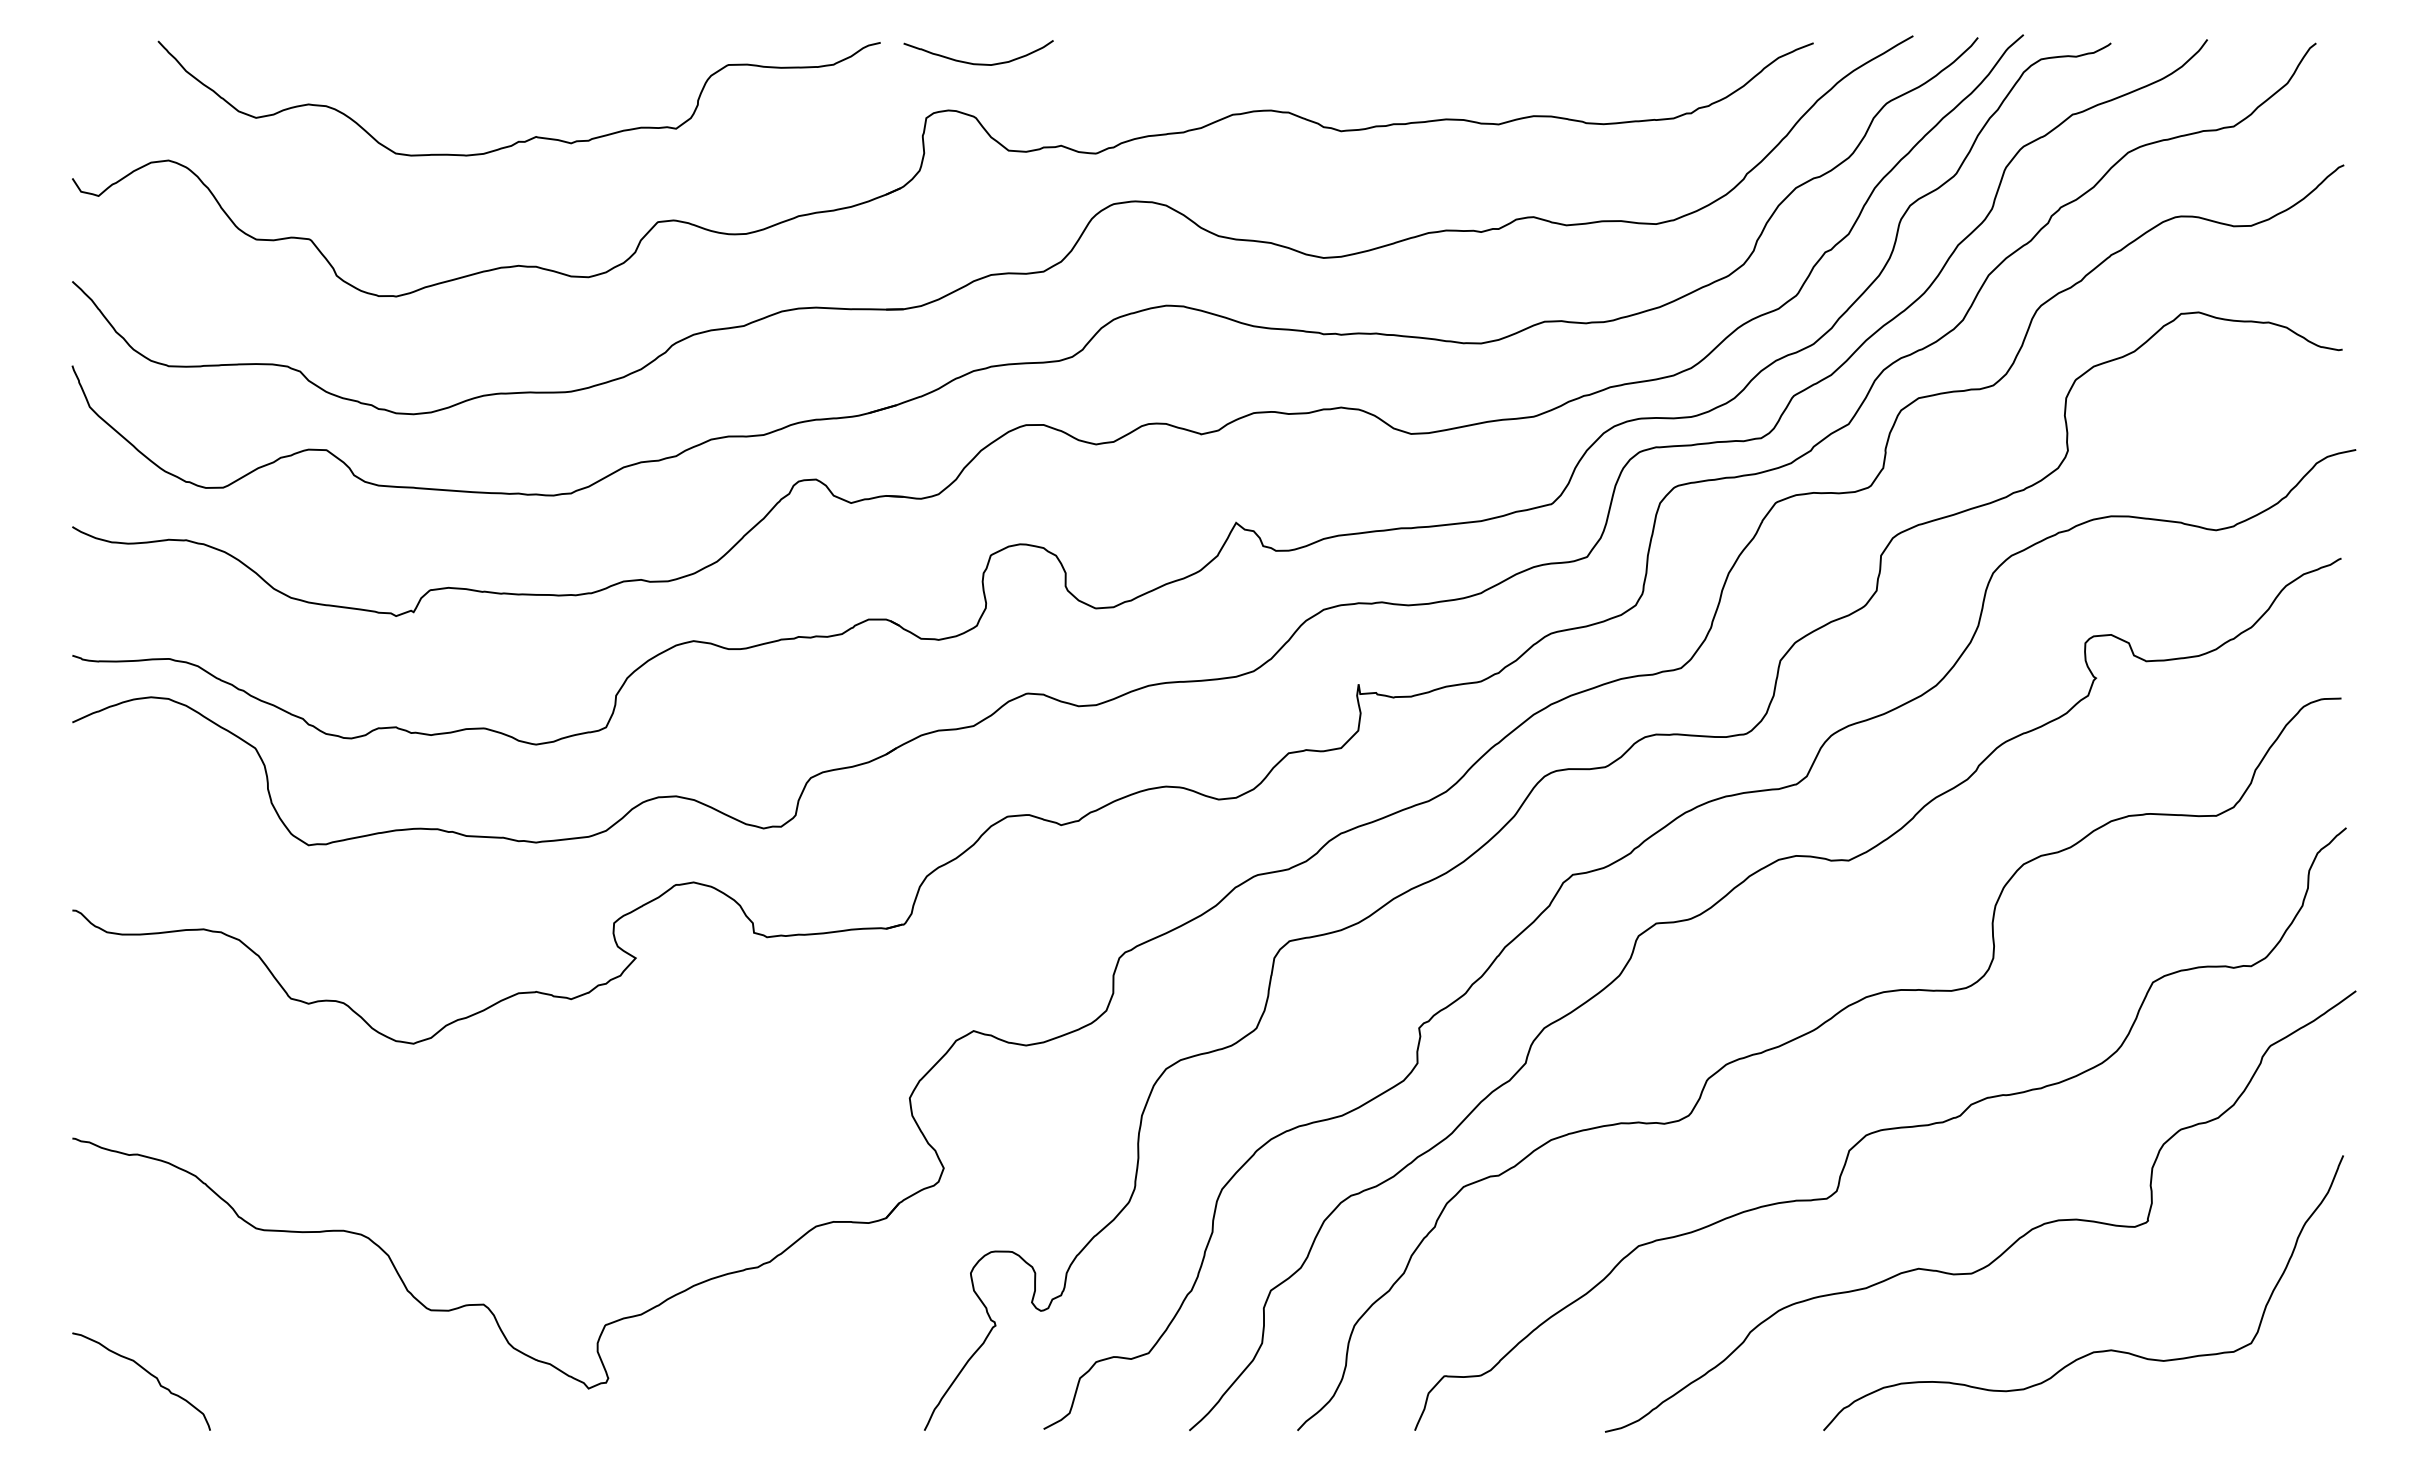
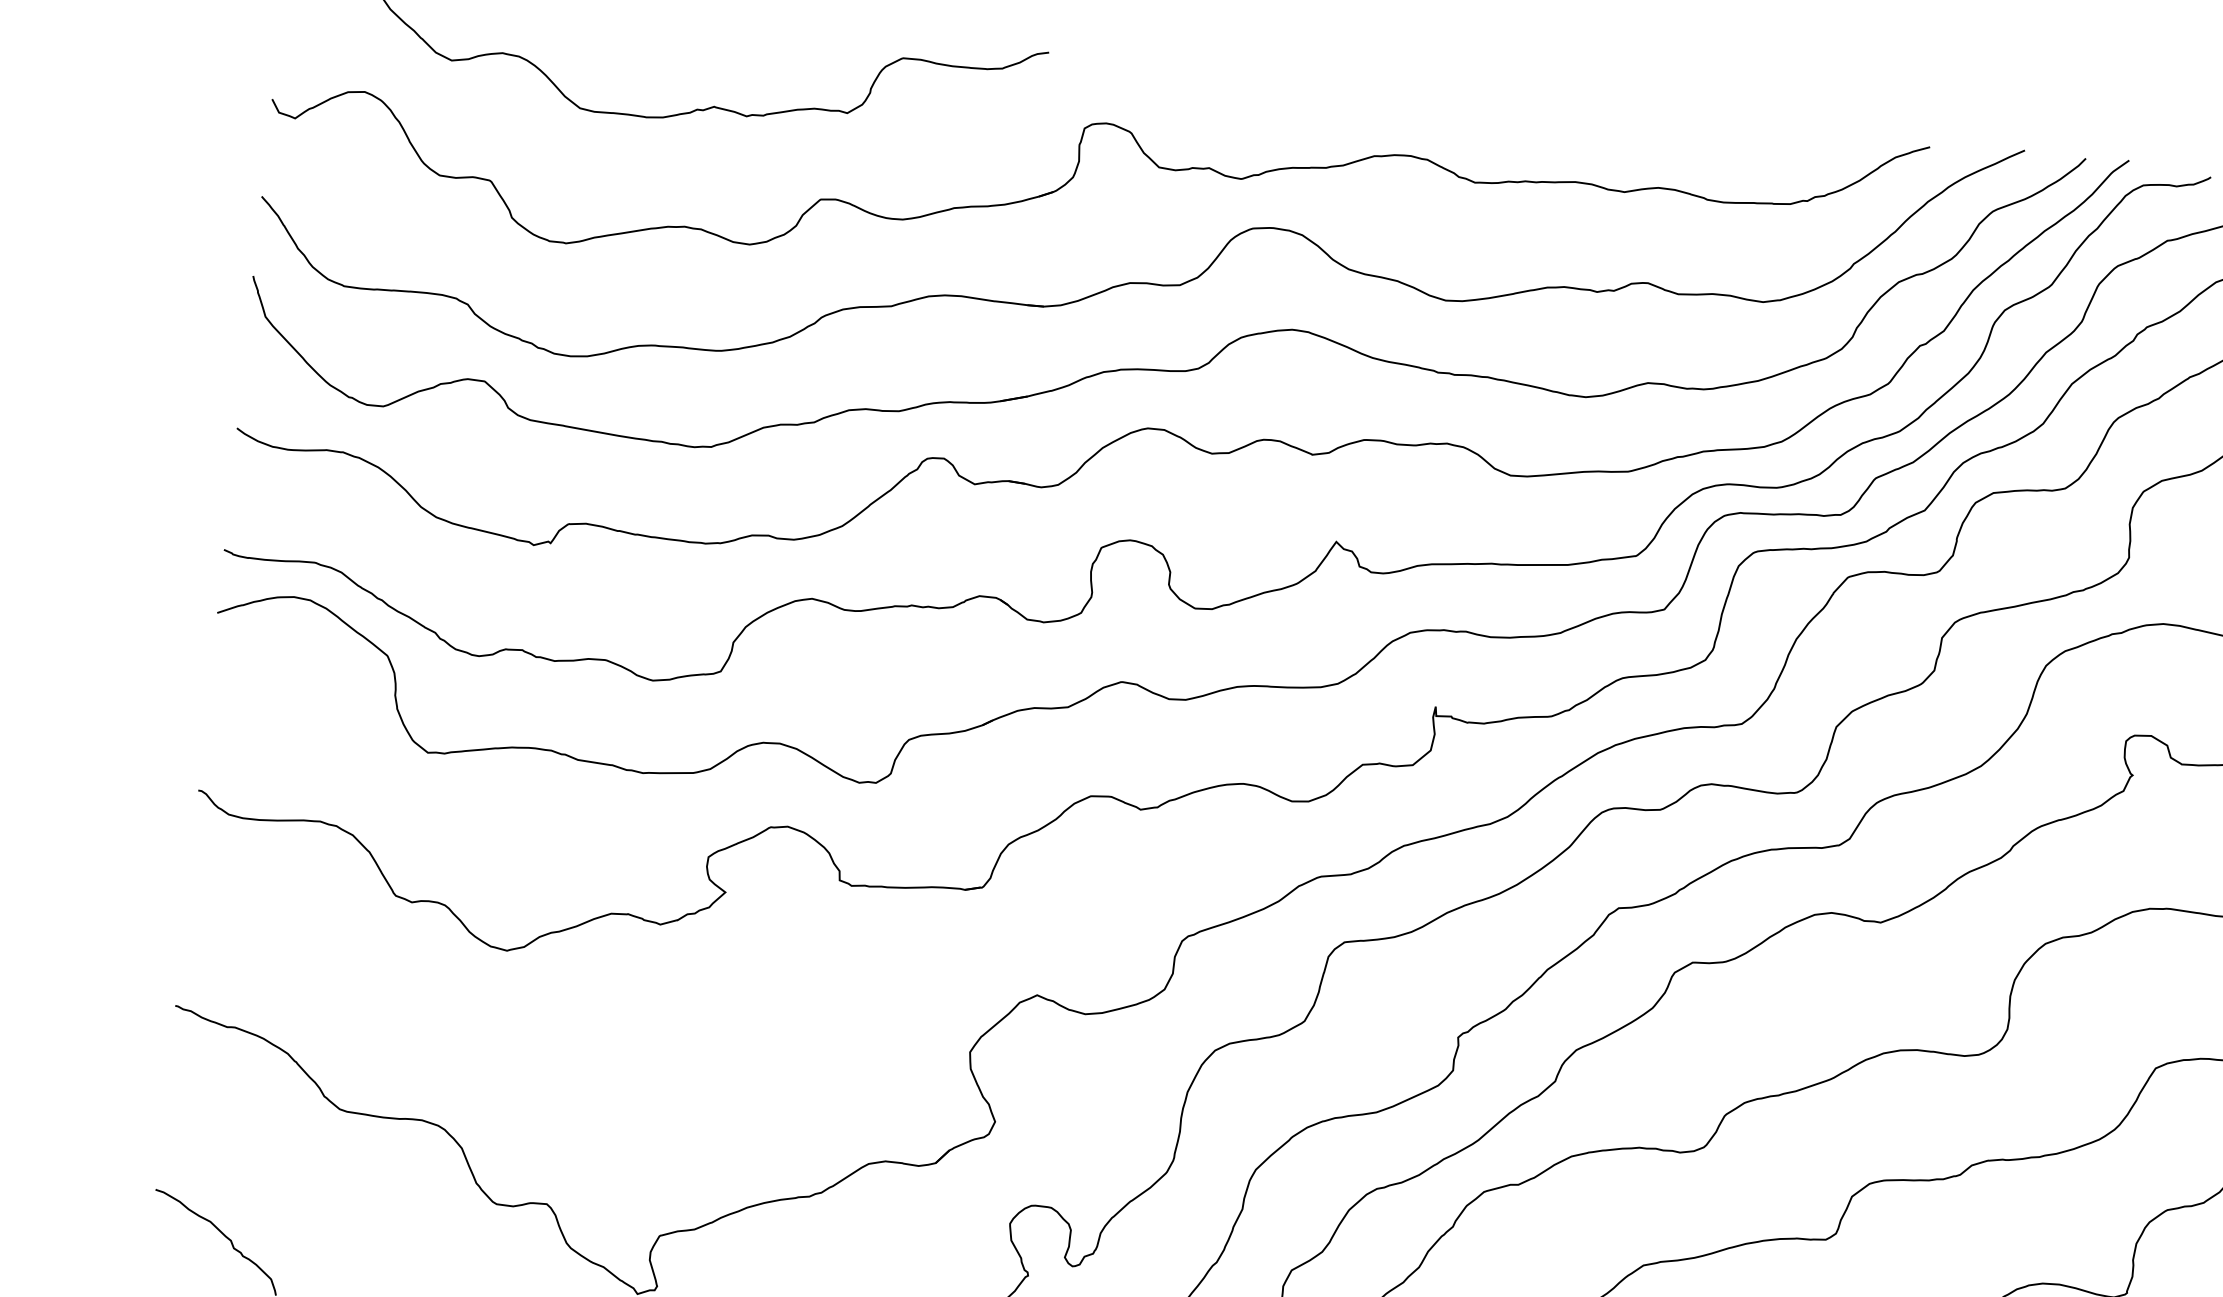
curve: (978, 63) -> (1139, 82), removed

